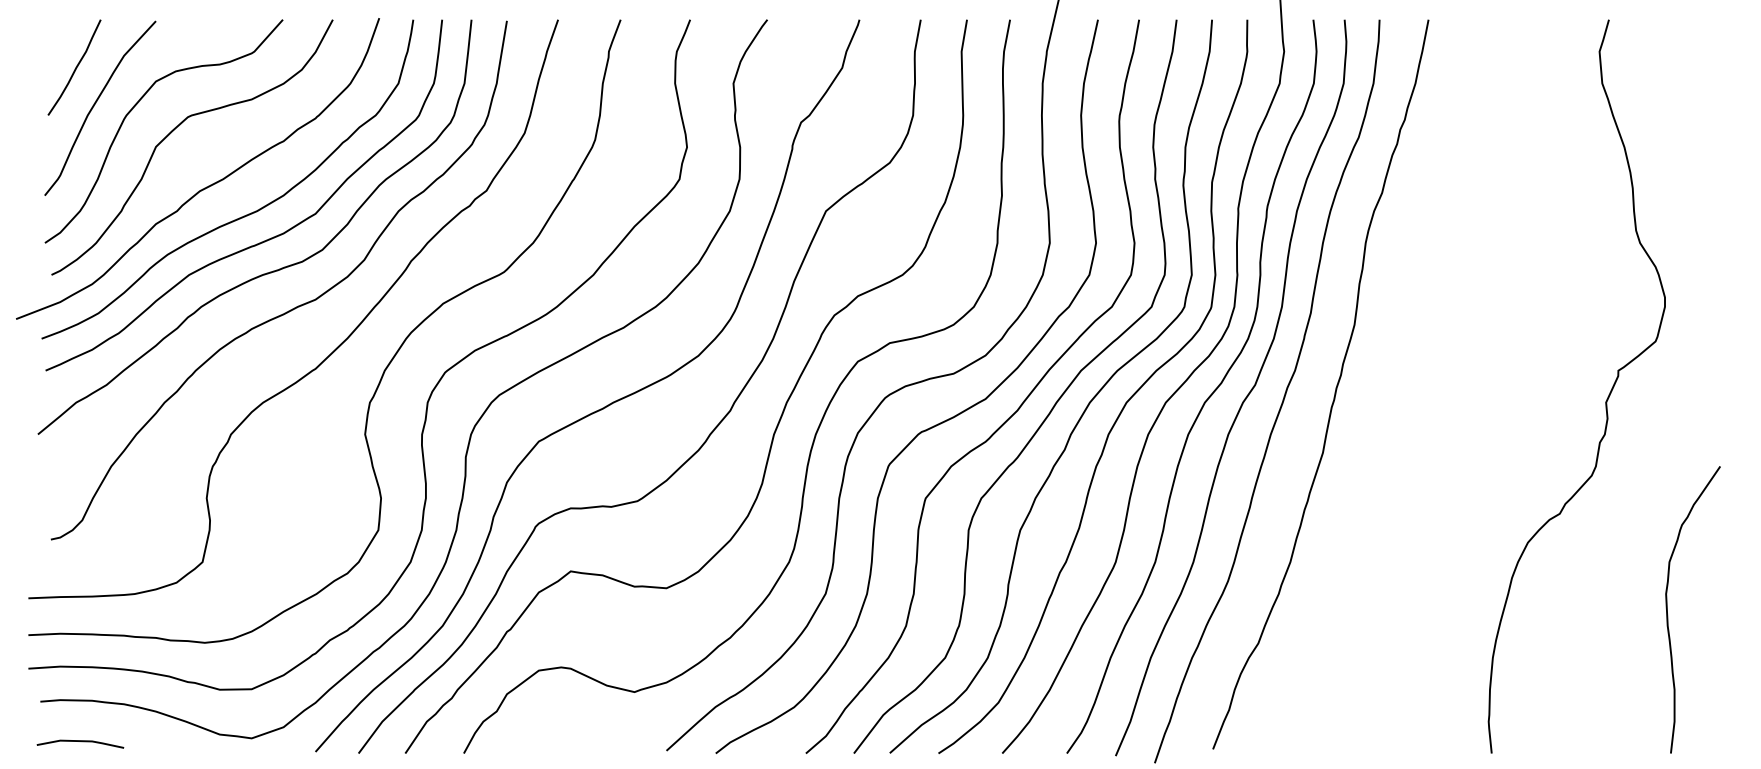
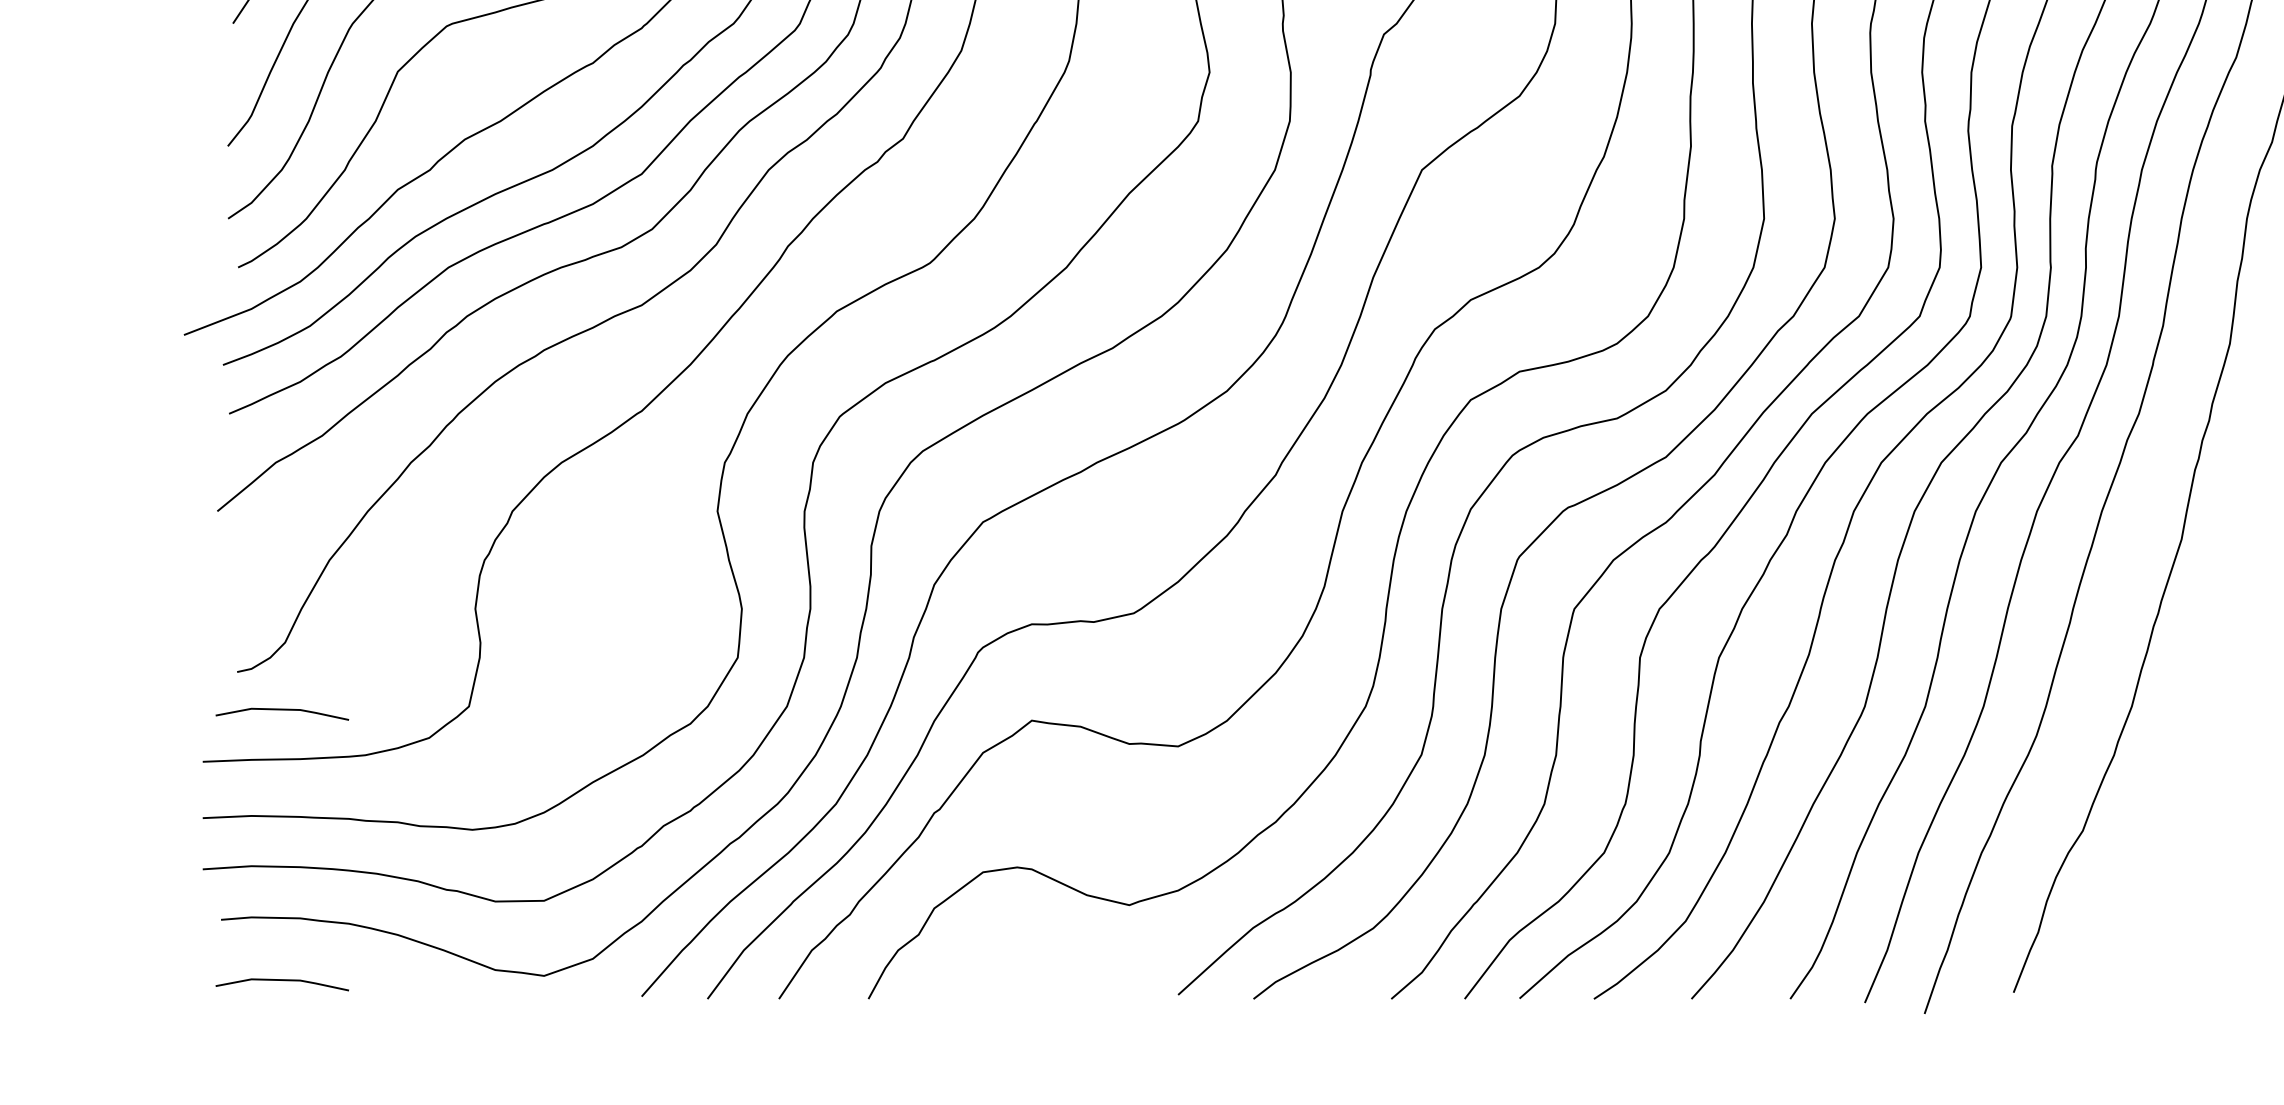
line: (81, 565) -> (283, 711), added

